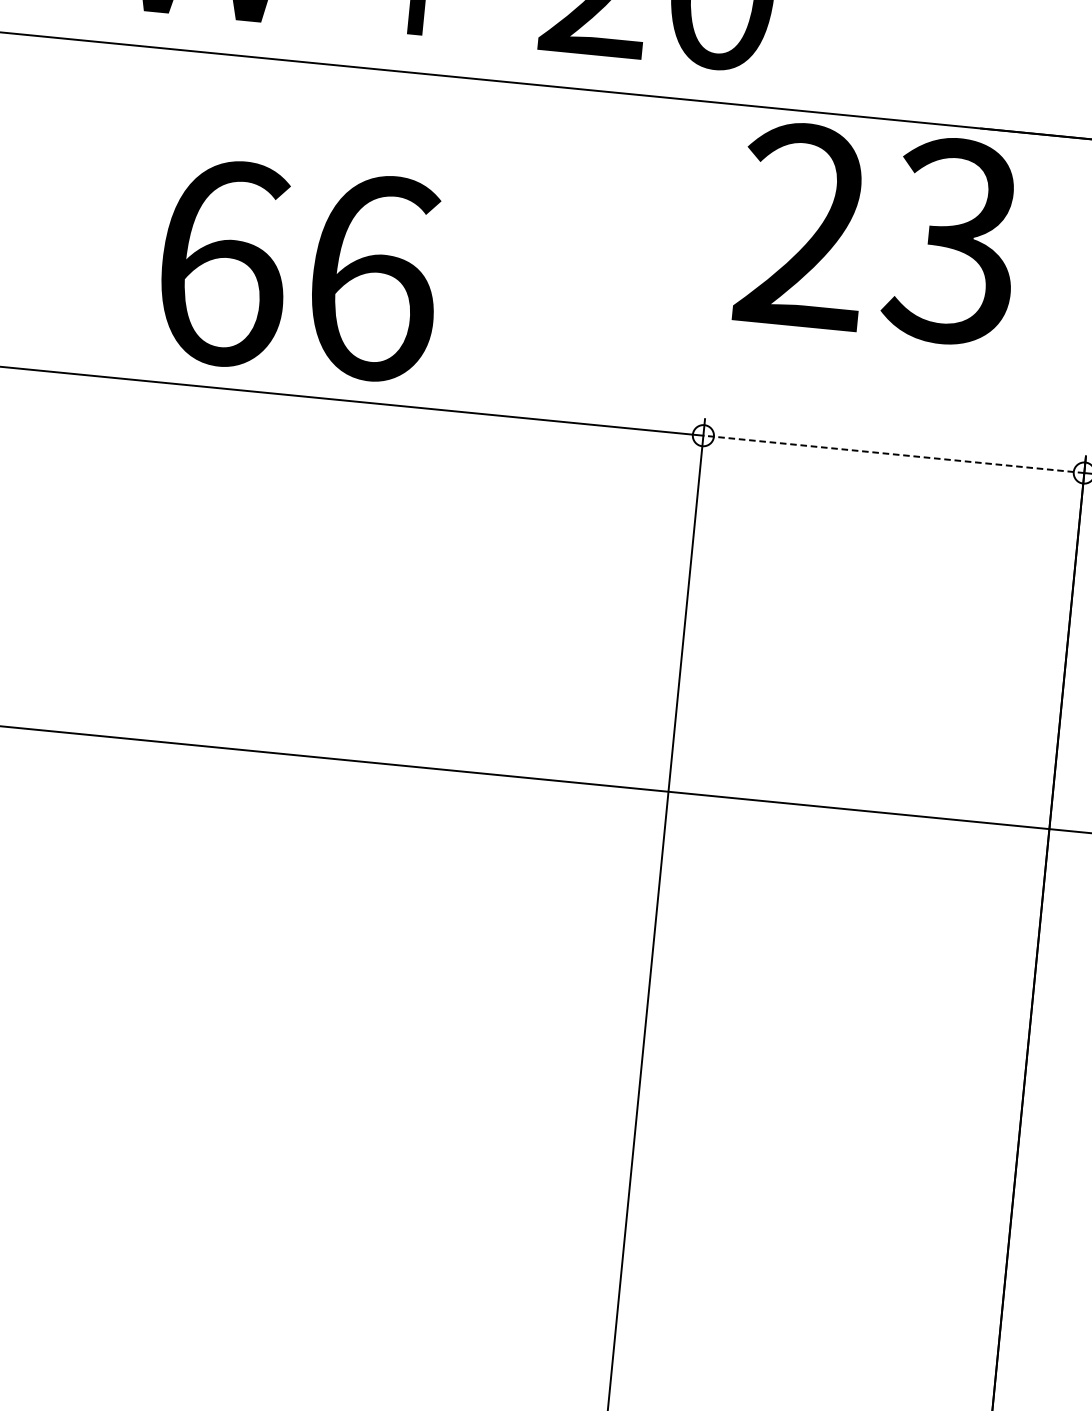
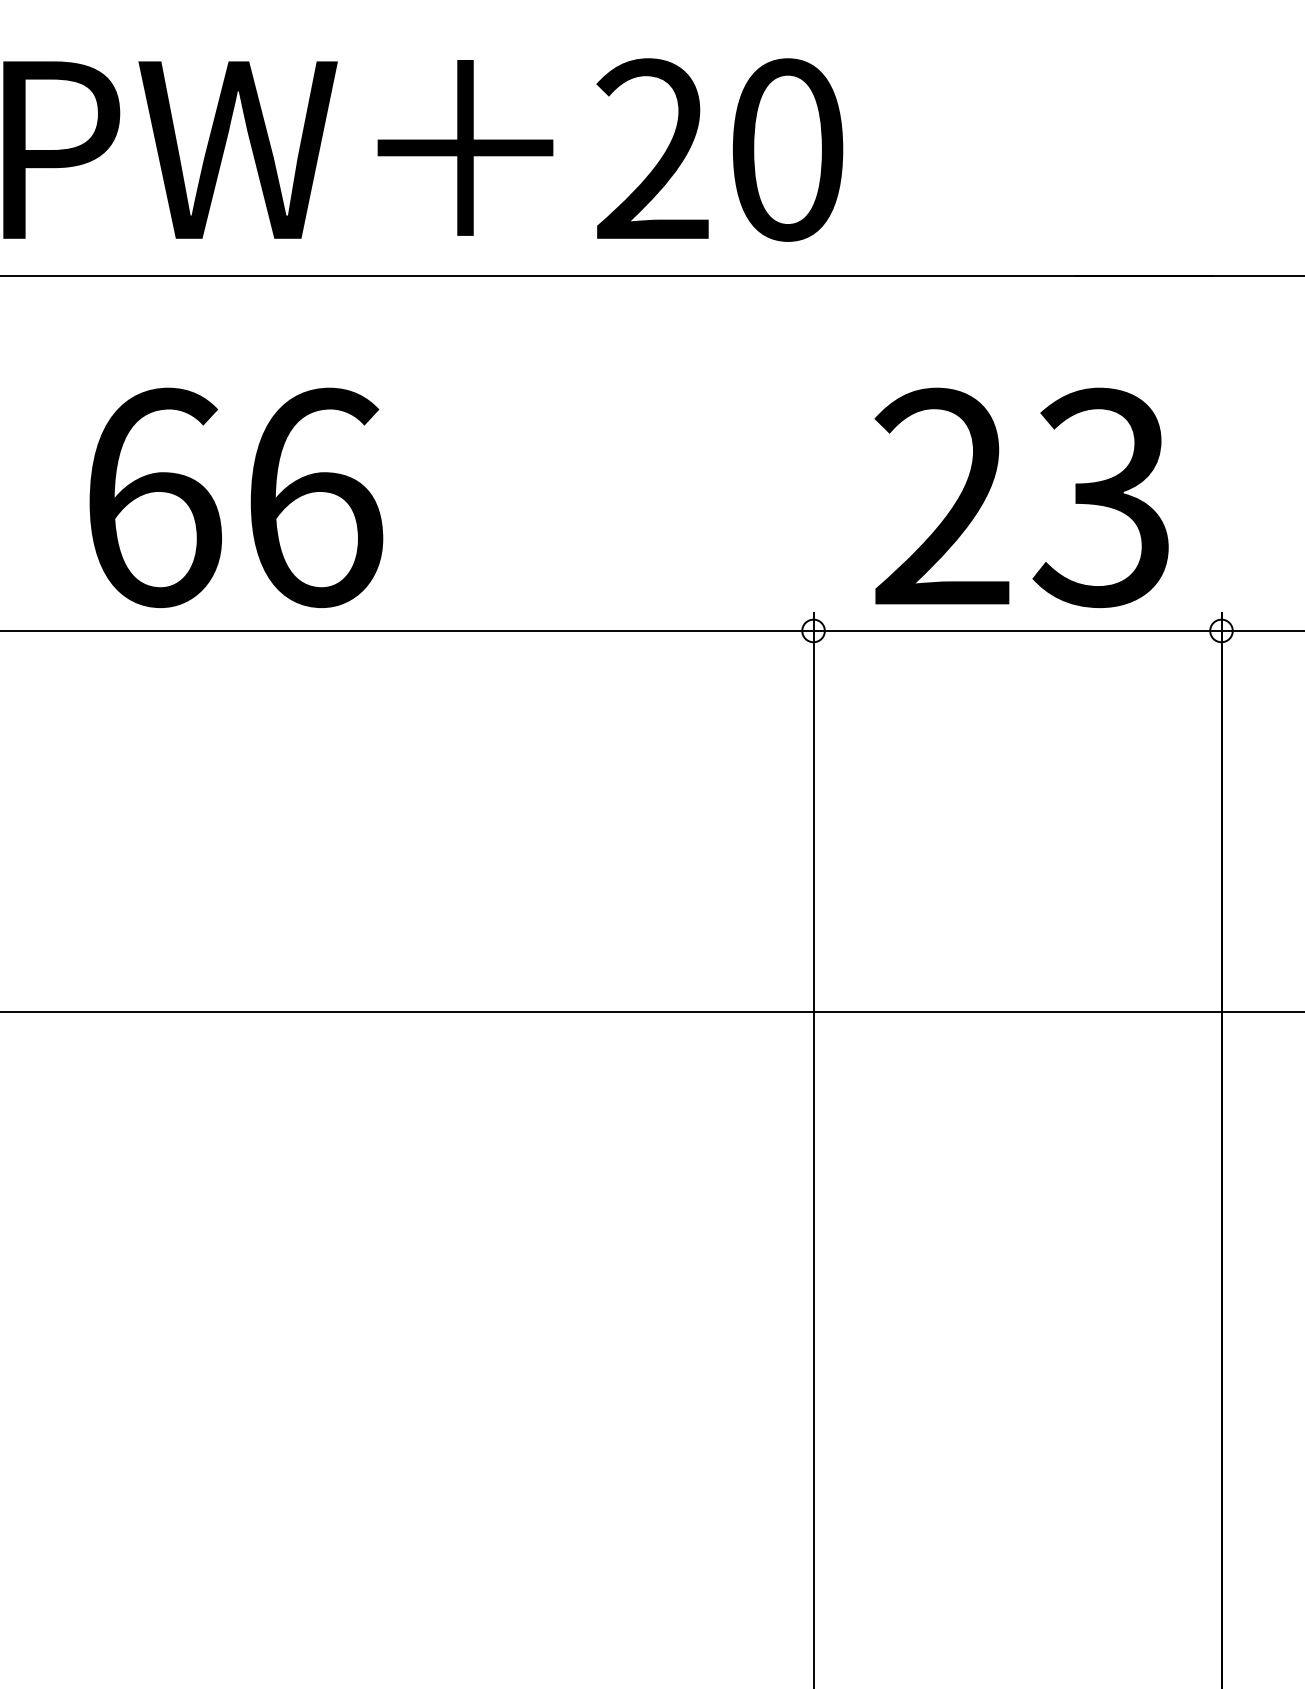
text: (877, 233) -> (1021, 497), moved
text: (300, 270) -> (236, 497), moved
line: (893, 453) -> (1017, 630), dashed -> solid

